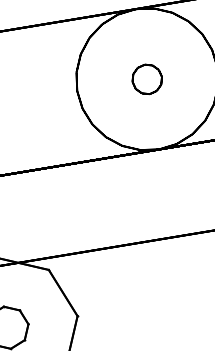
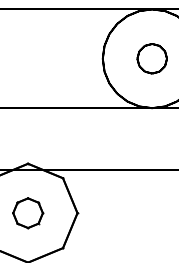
part: (146, 79) -> (151, 58), size x1.43

